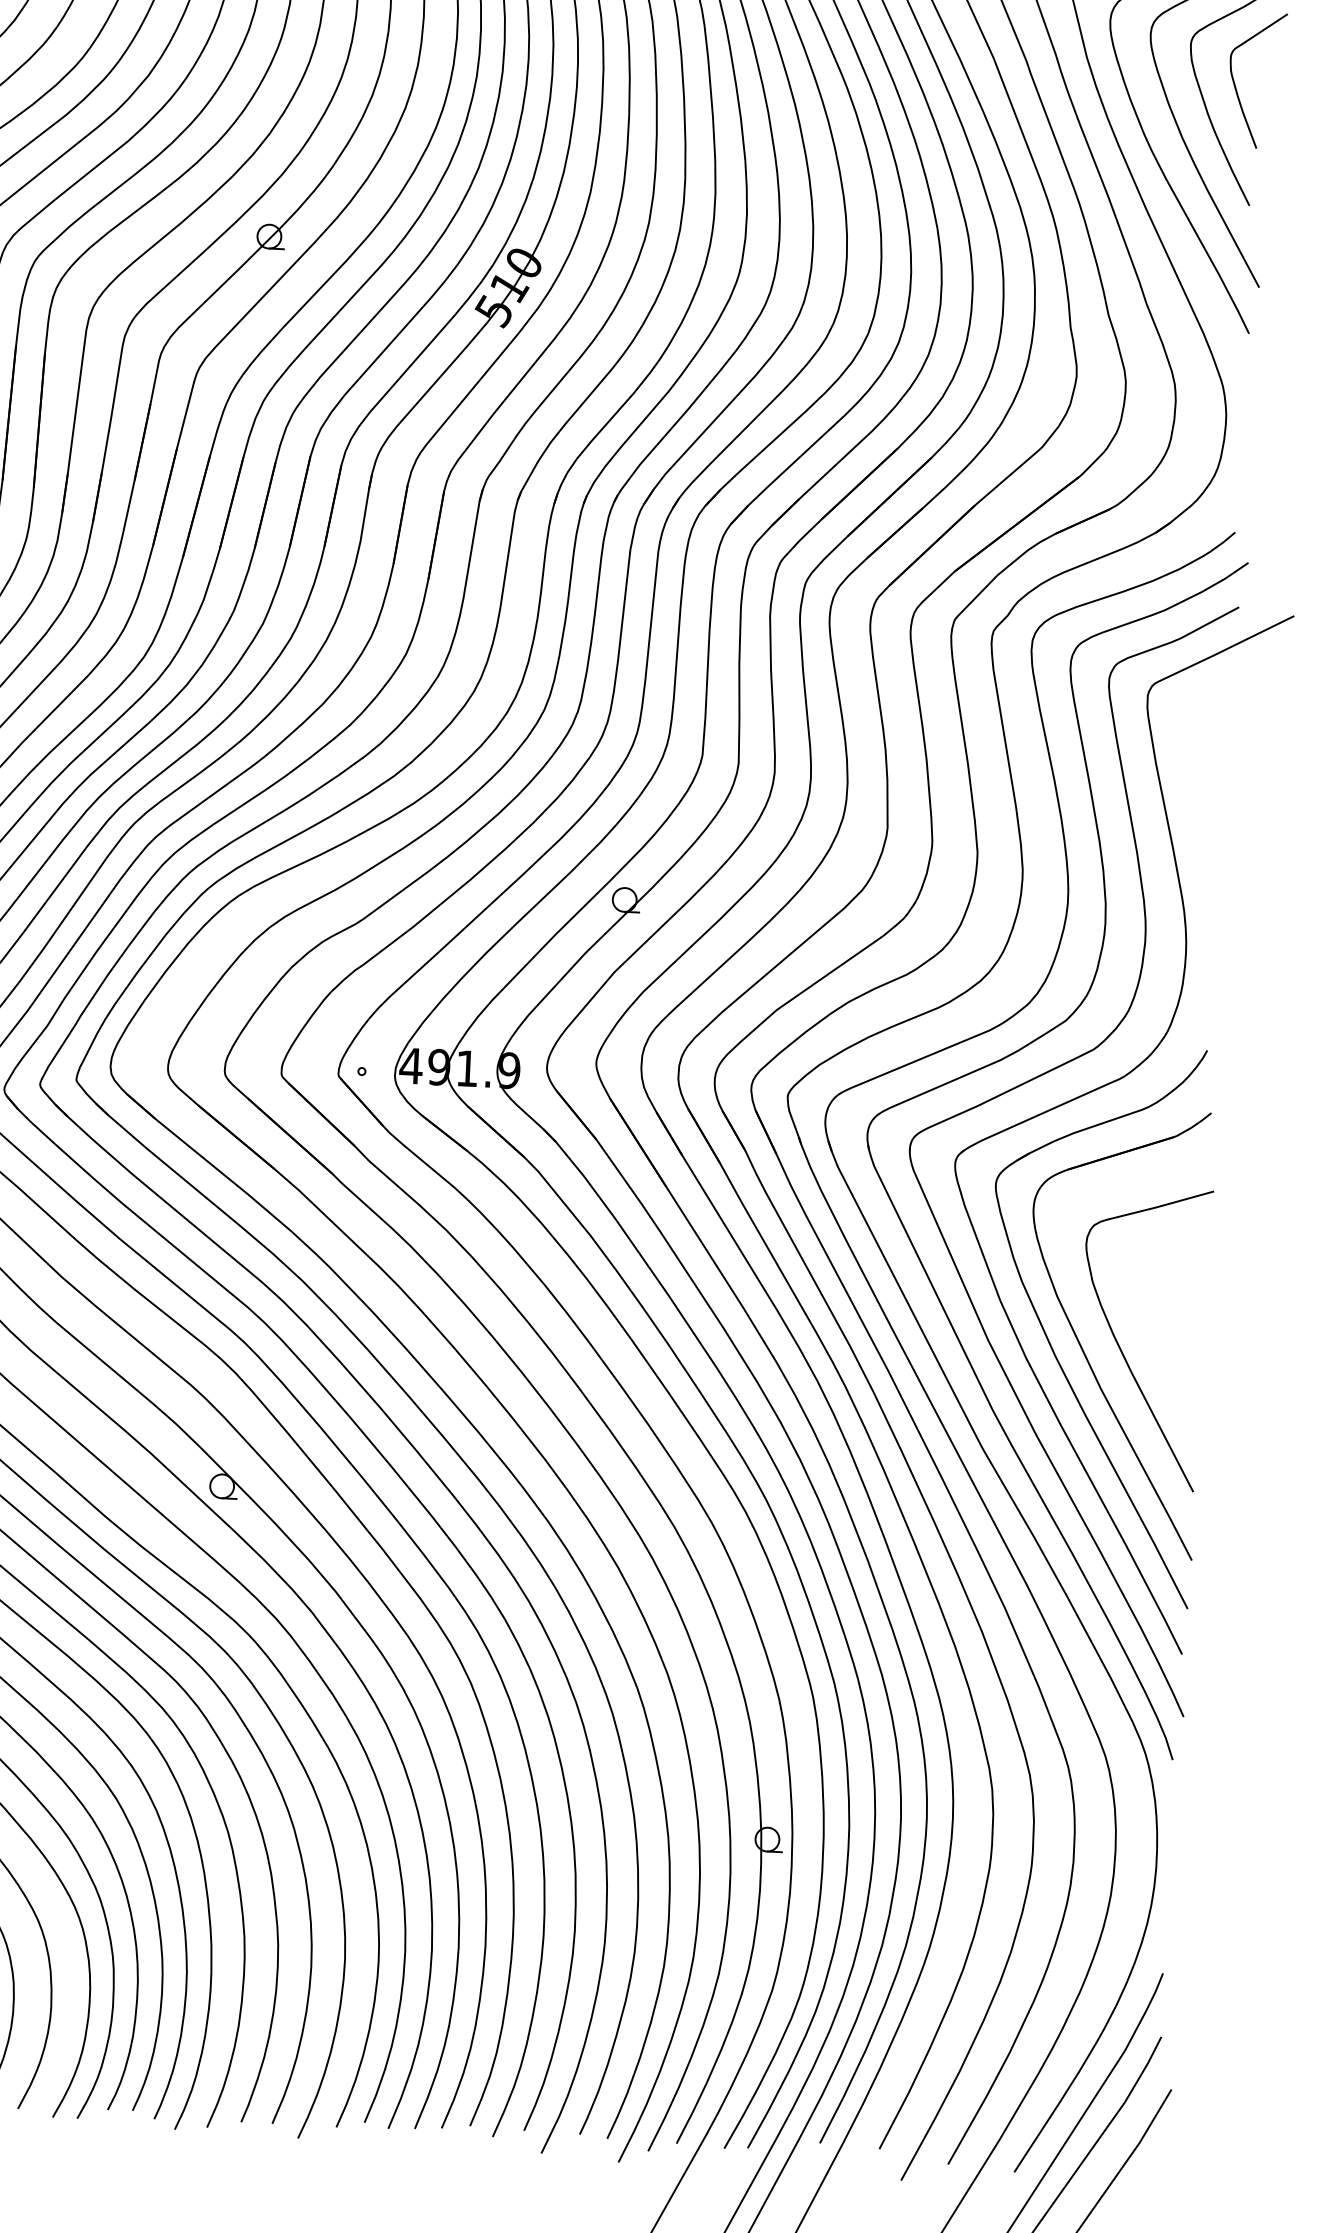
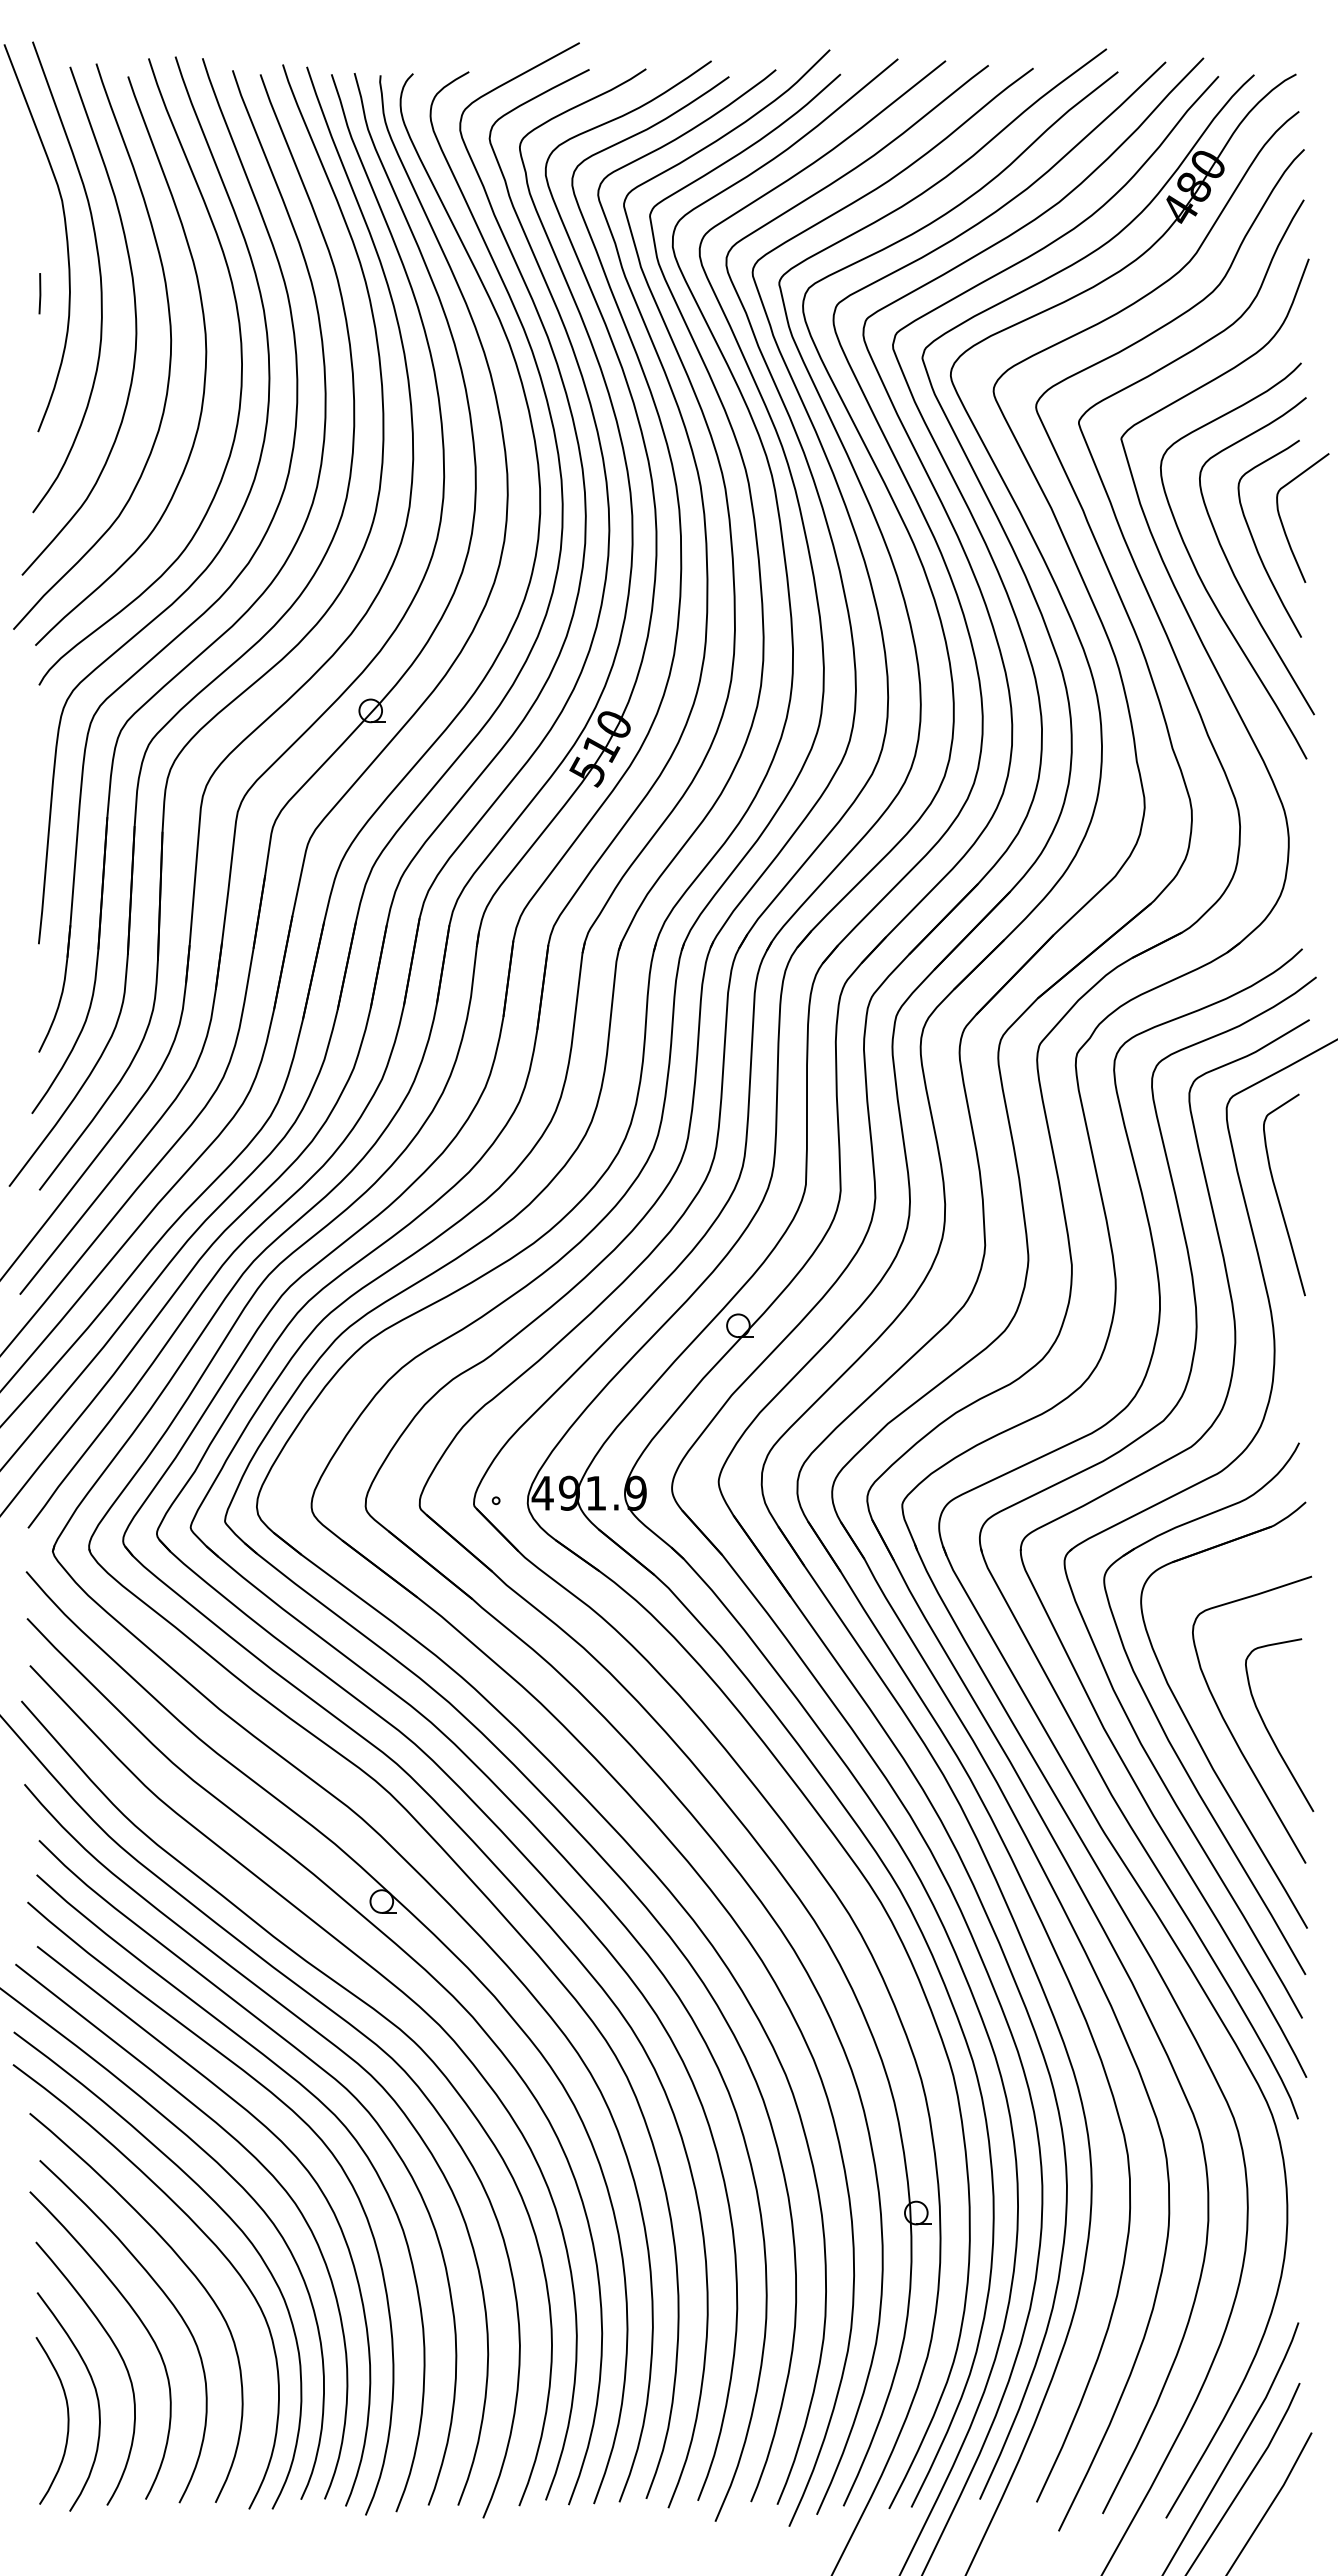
curve: (1197, 789) -> (1278, 1195), added
curve: (1161, 1351) -> (1269, 1731), added

